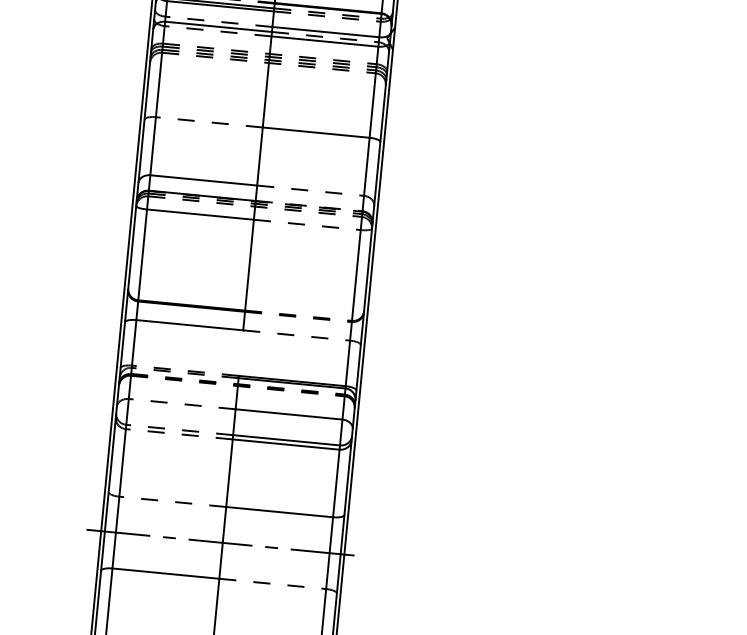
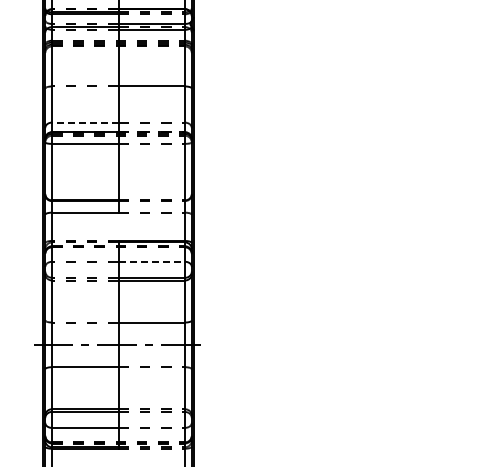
line: (202, 180) -> (84, 122), solid -> dashed
line: (290, 414) -> (152, 261), solid -> dashed

